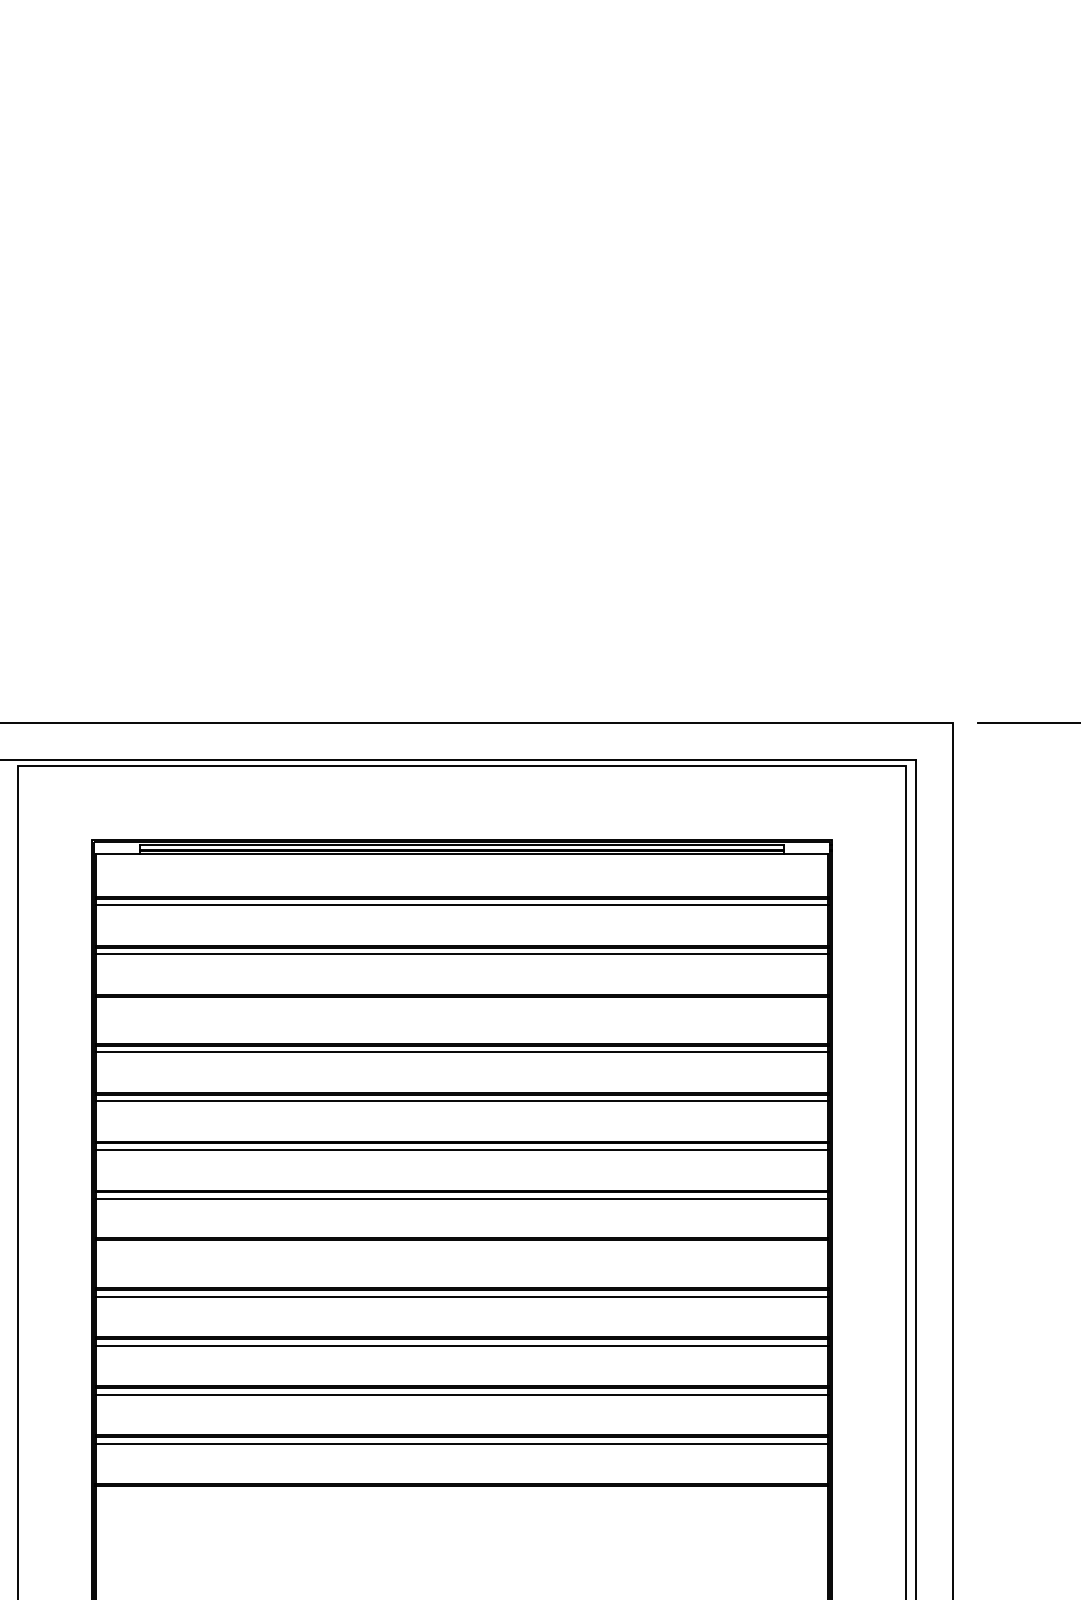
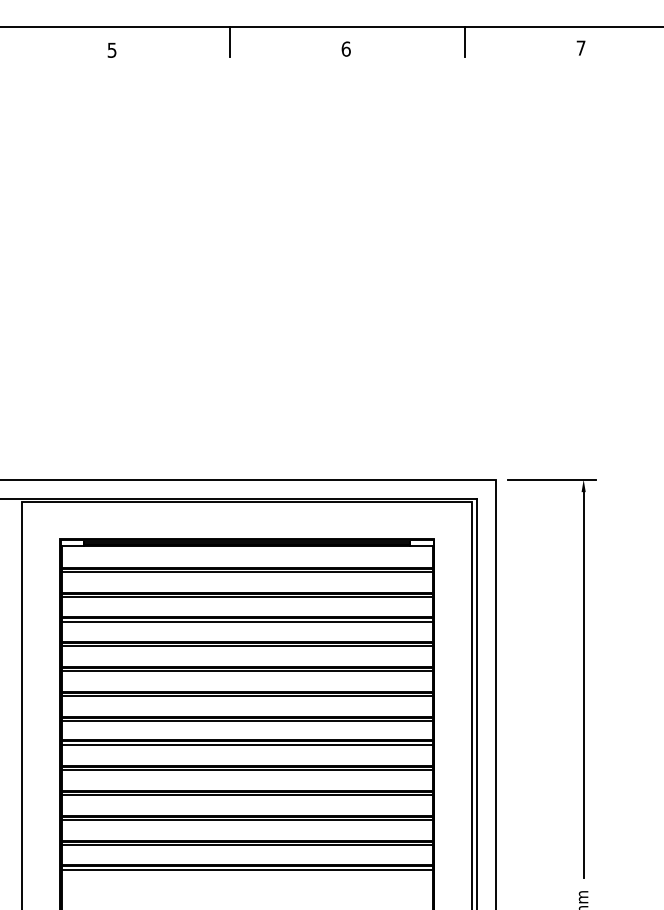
line: (460, 1002) -> (246, 621), added
line: (460, 1245) -> (246, 744), added
line: (460, 1492) -> (246, 869), added

